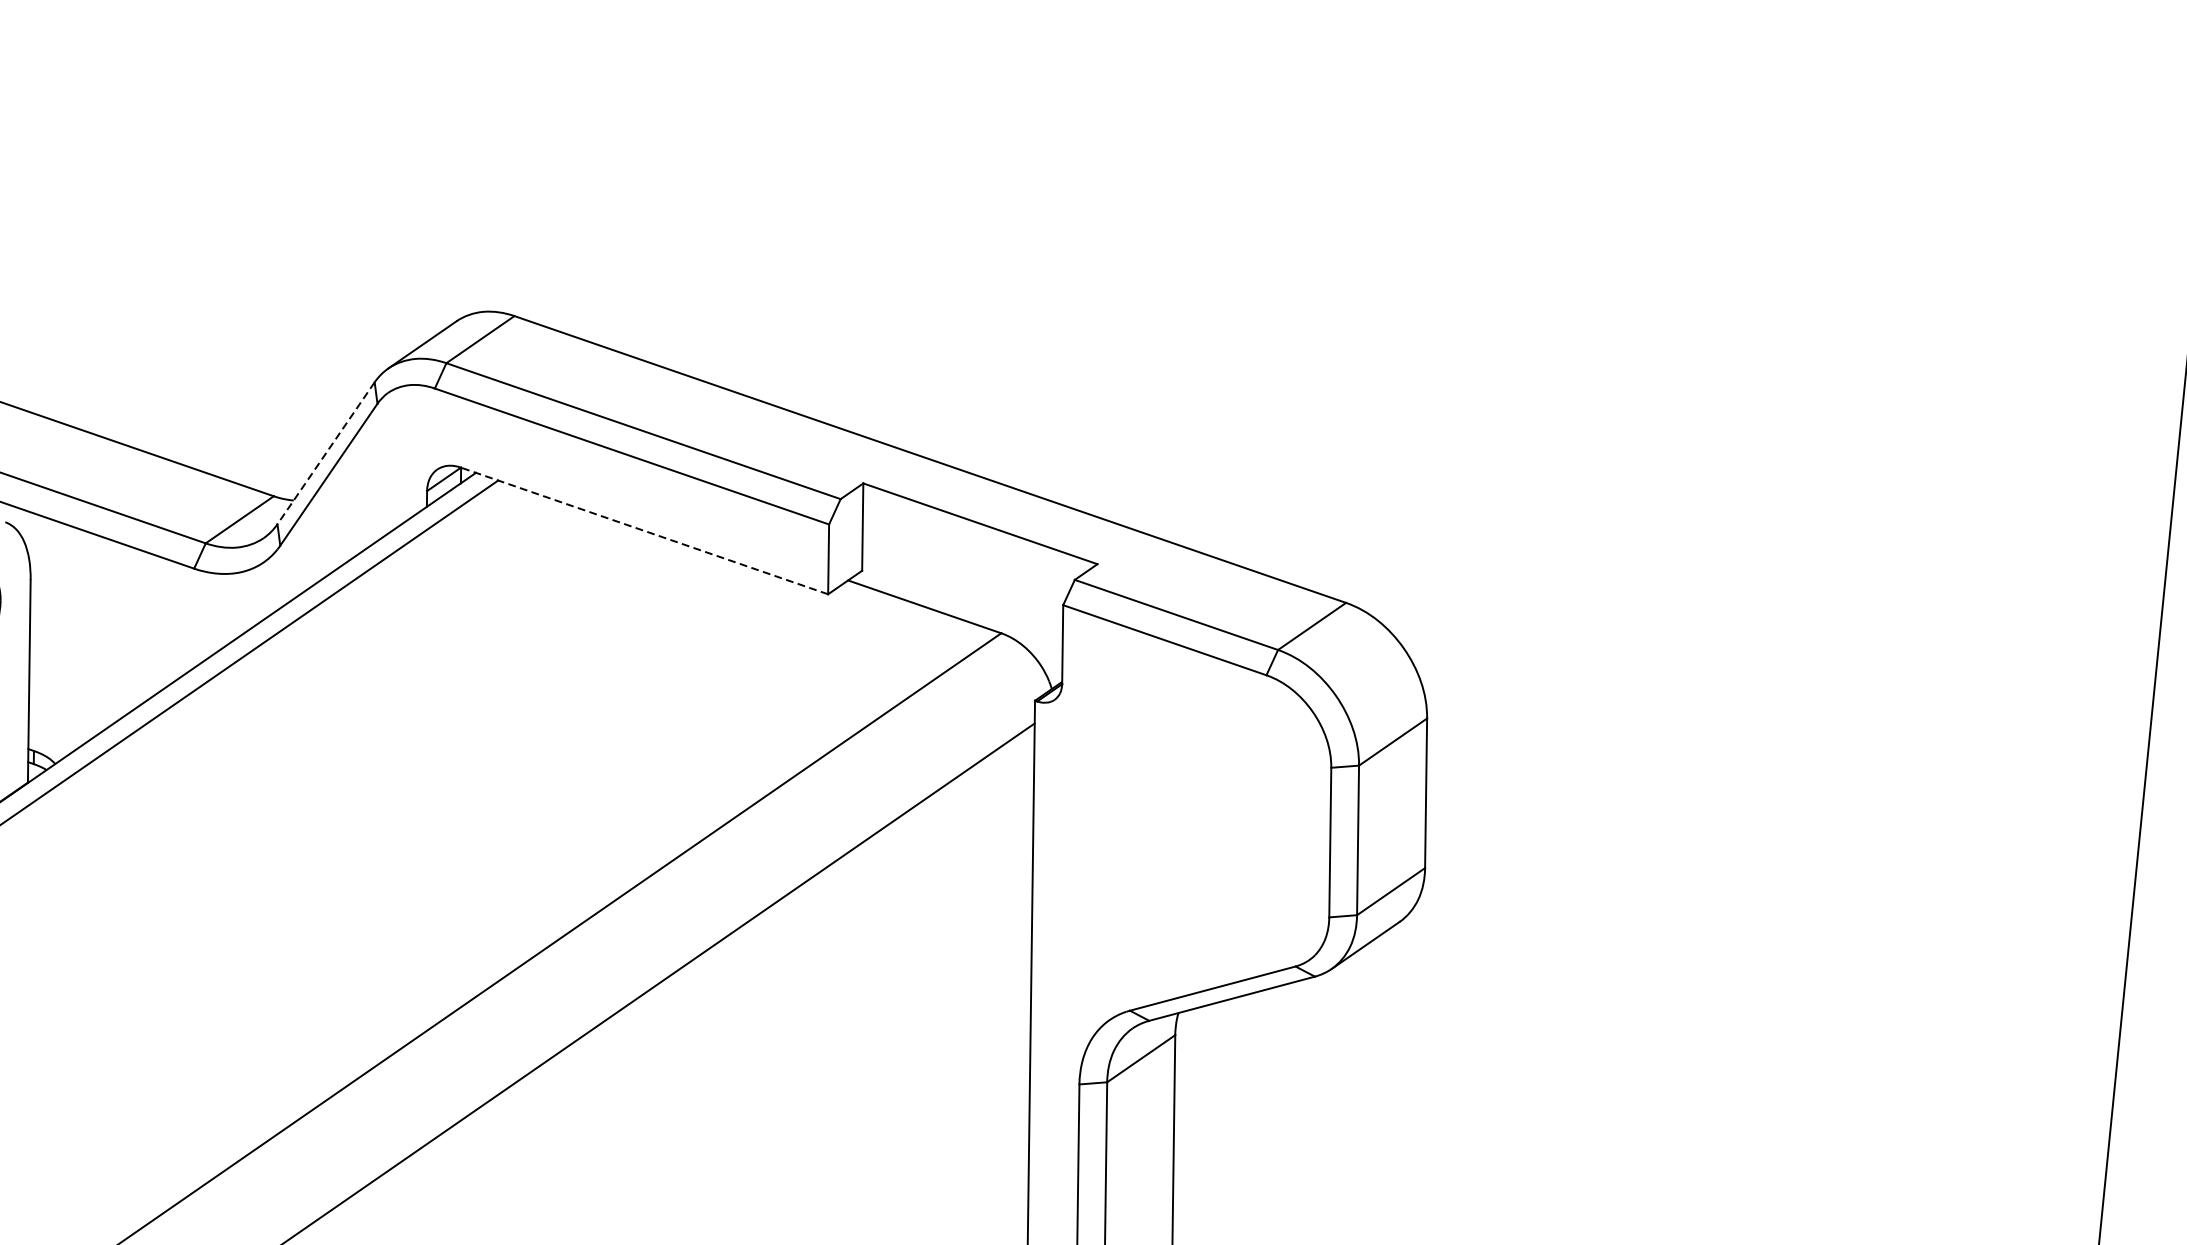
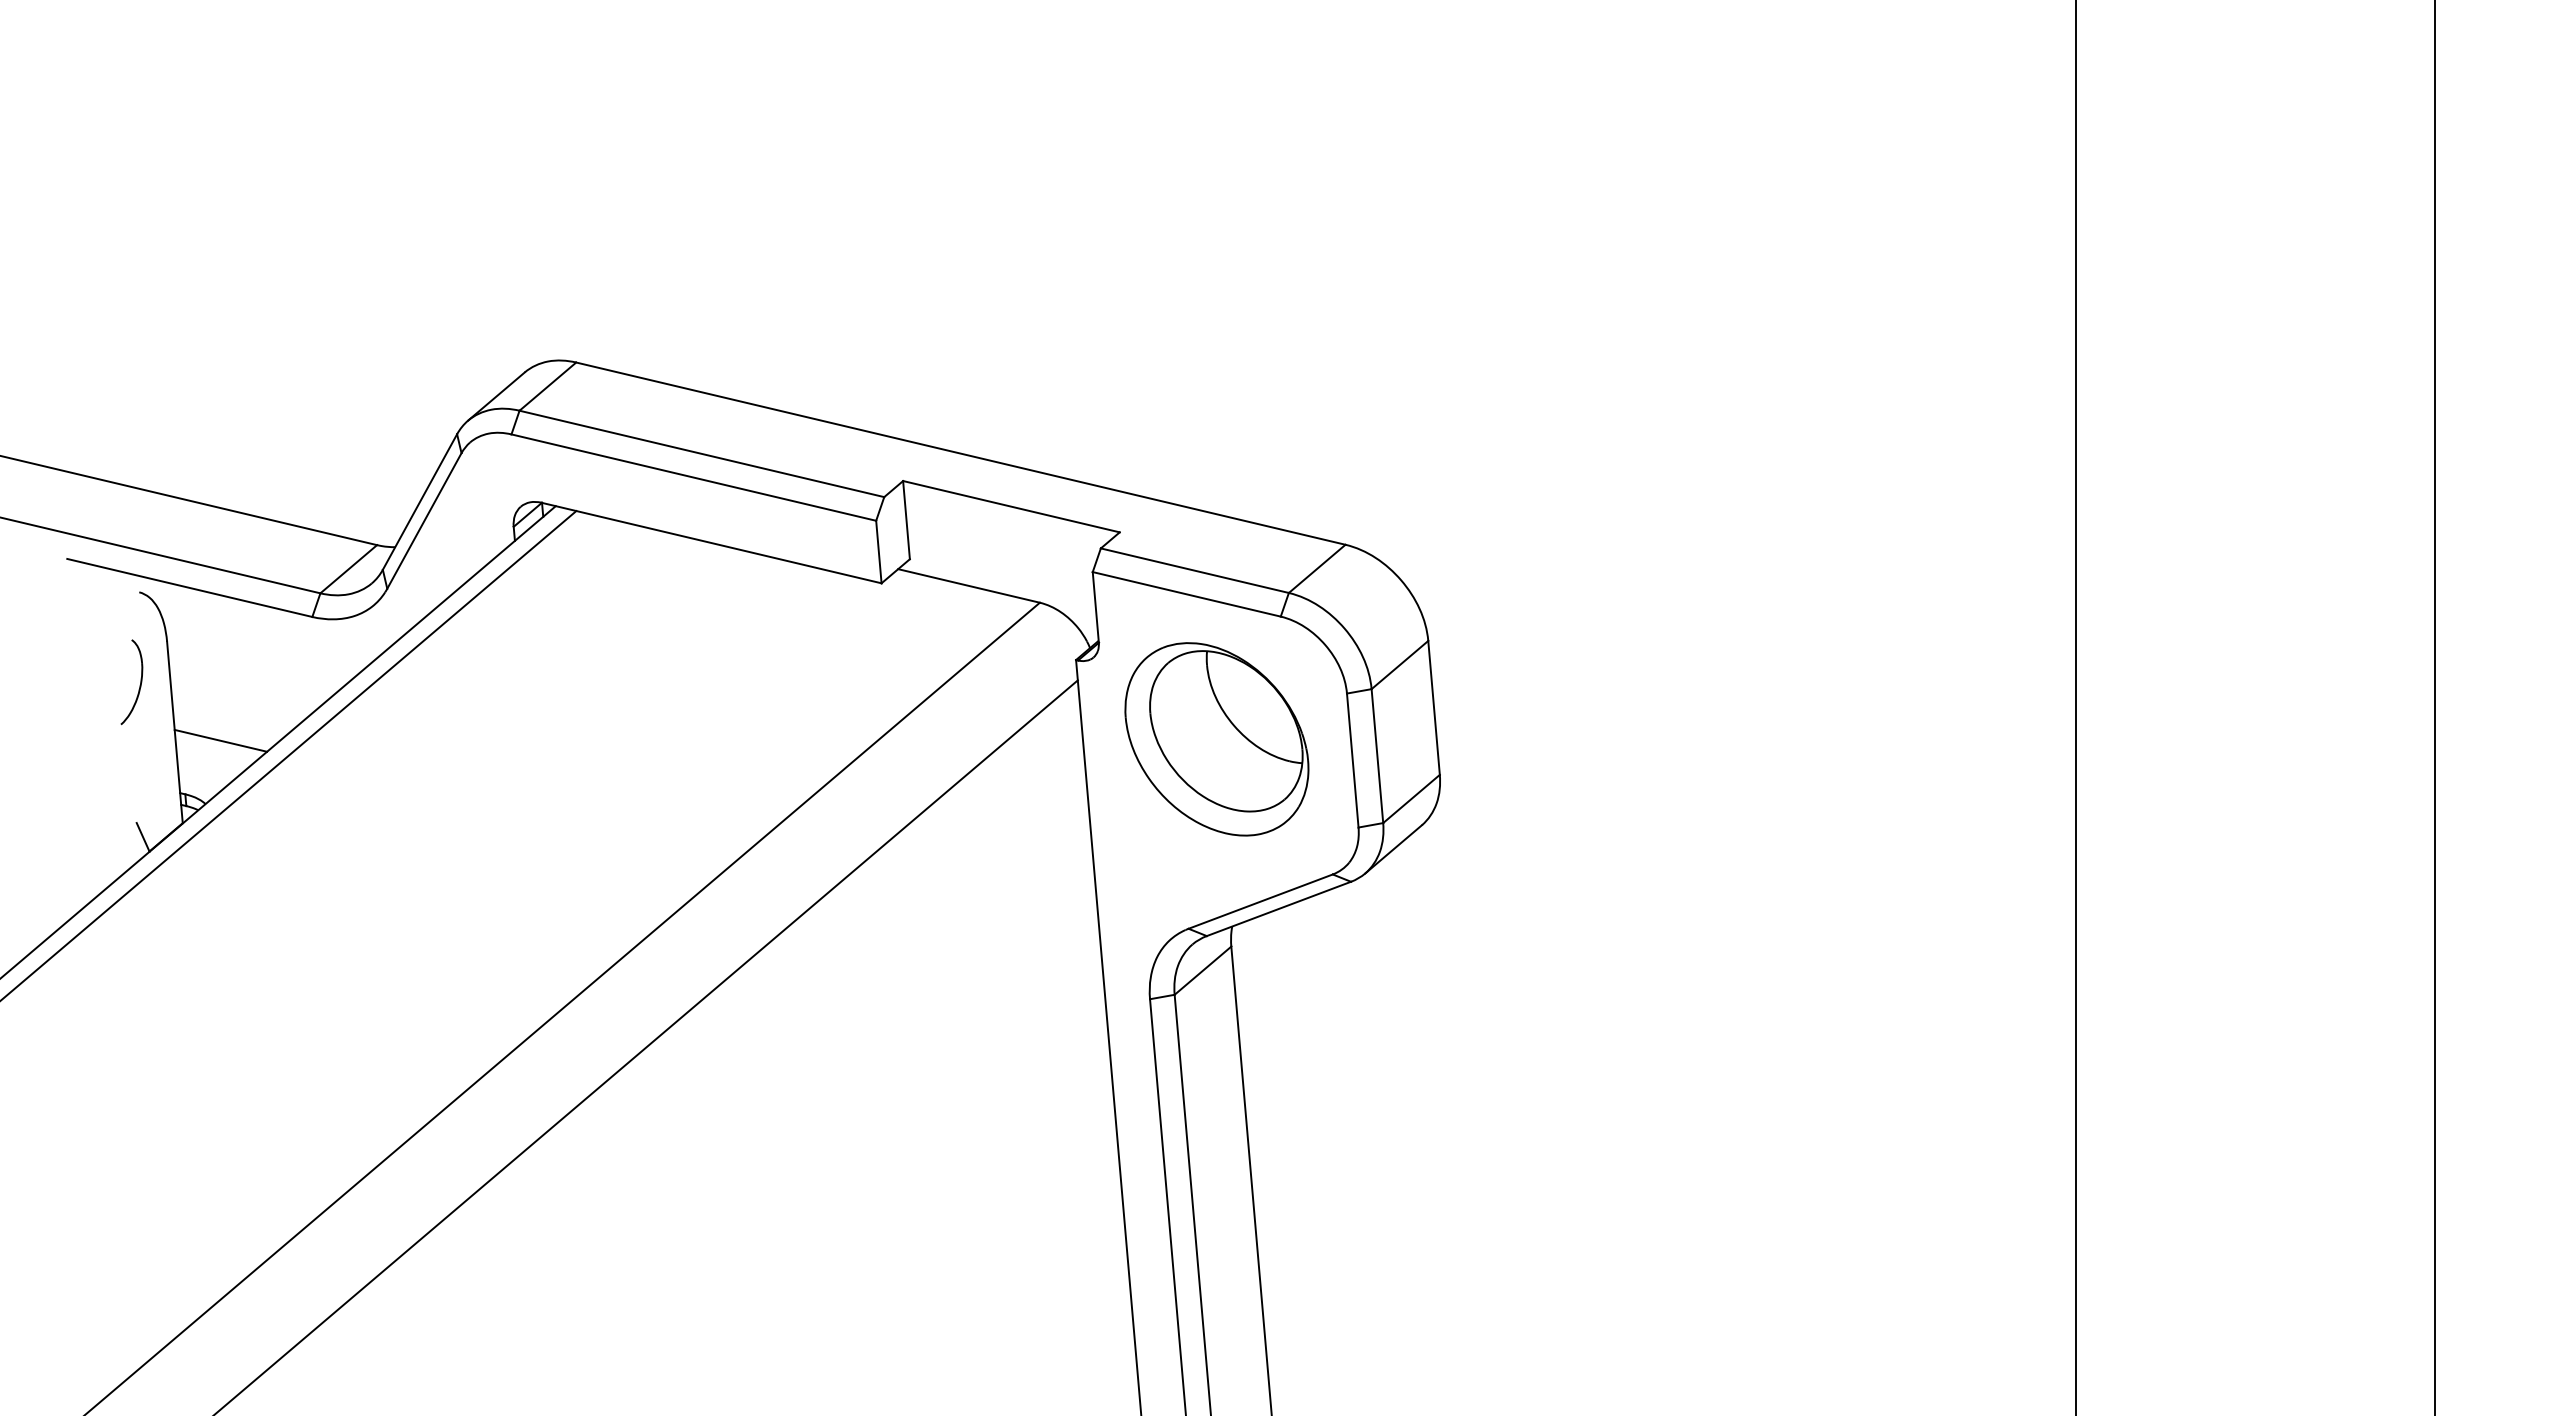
line: (325, 453) -> (419, 502), dashed -> solid
line: (644, 531) -> (711, 543), dashed -> solid
line: (78, 695) -> (220, 740), added
part: (1181, 804) -> (1216, 739), added

